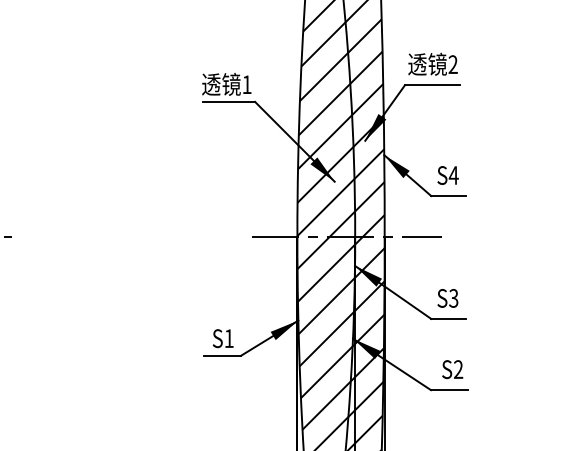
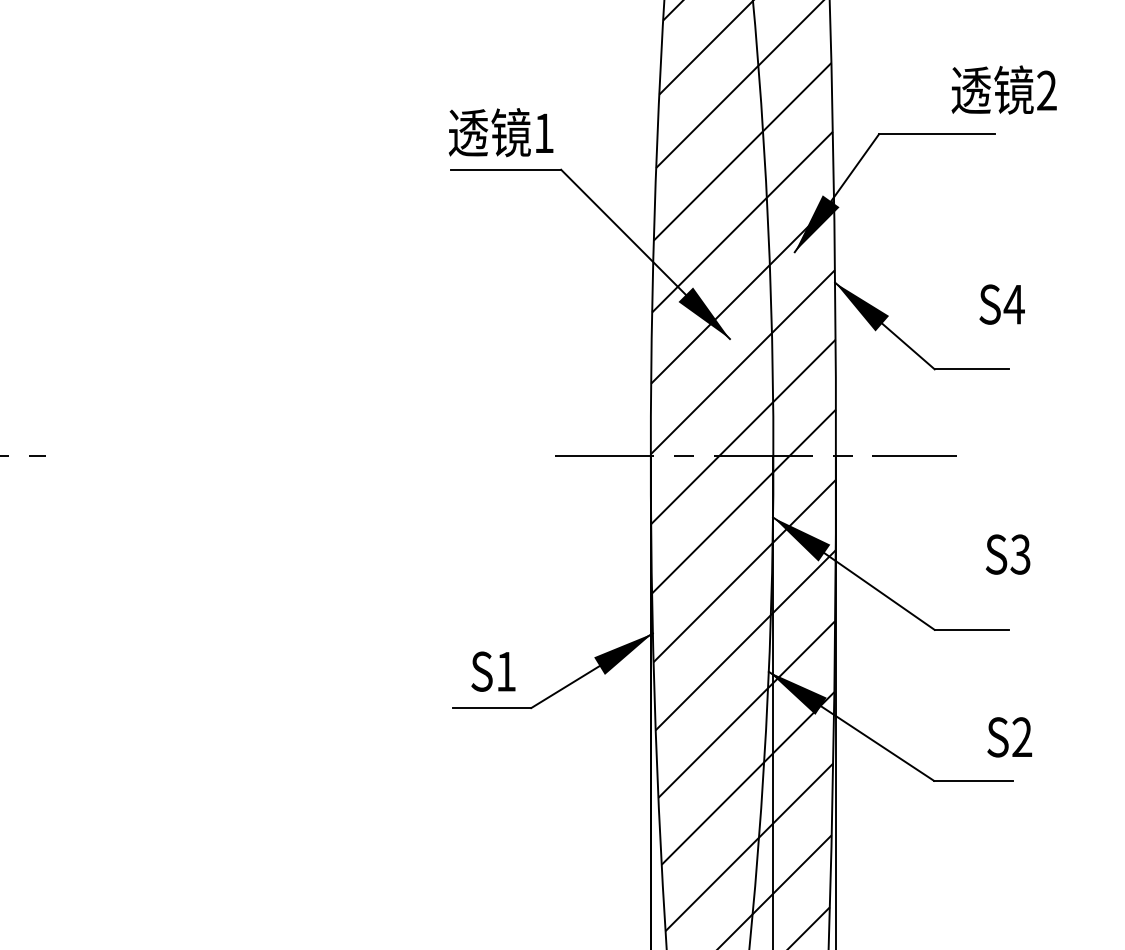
text: (432, 63) -> (1003, 88), moved
text: (447, 175) -> (1000, 304), moved
text: (447, 298) -> (1007, 554), moved
text: (452, 369) -> (1009, 737), moved

